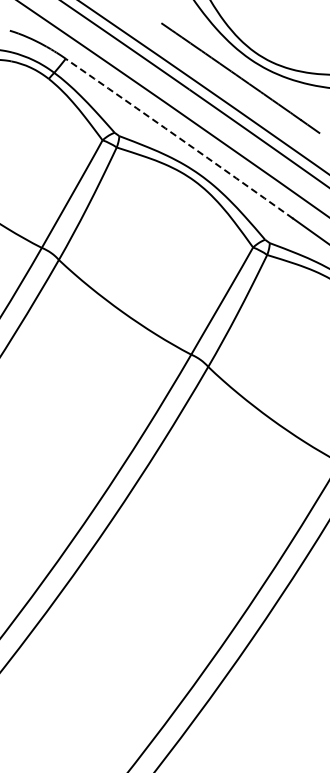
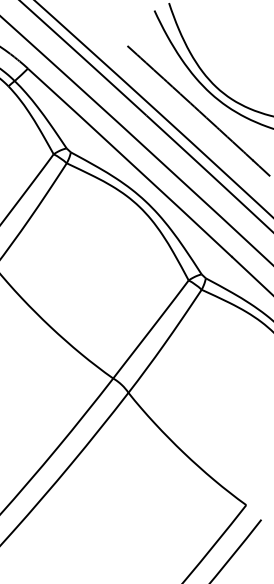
arc: (179, 138) -> (130, 162), dashed -> solid

